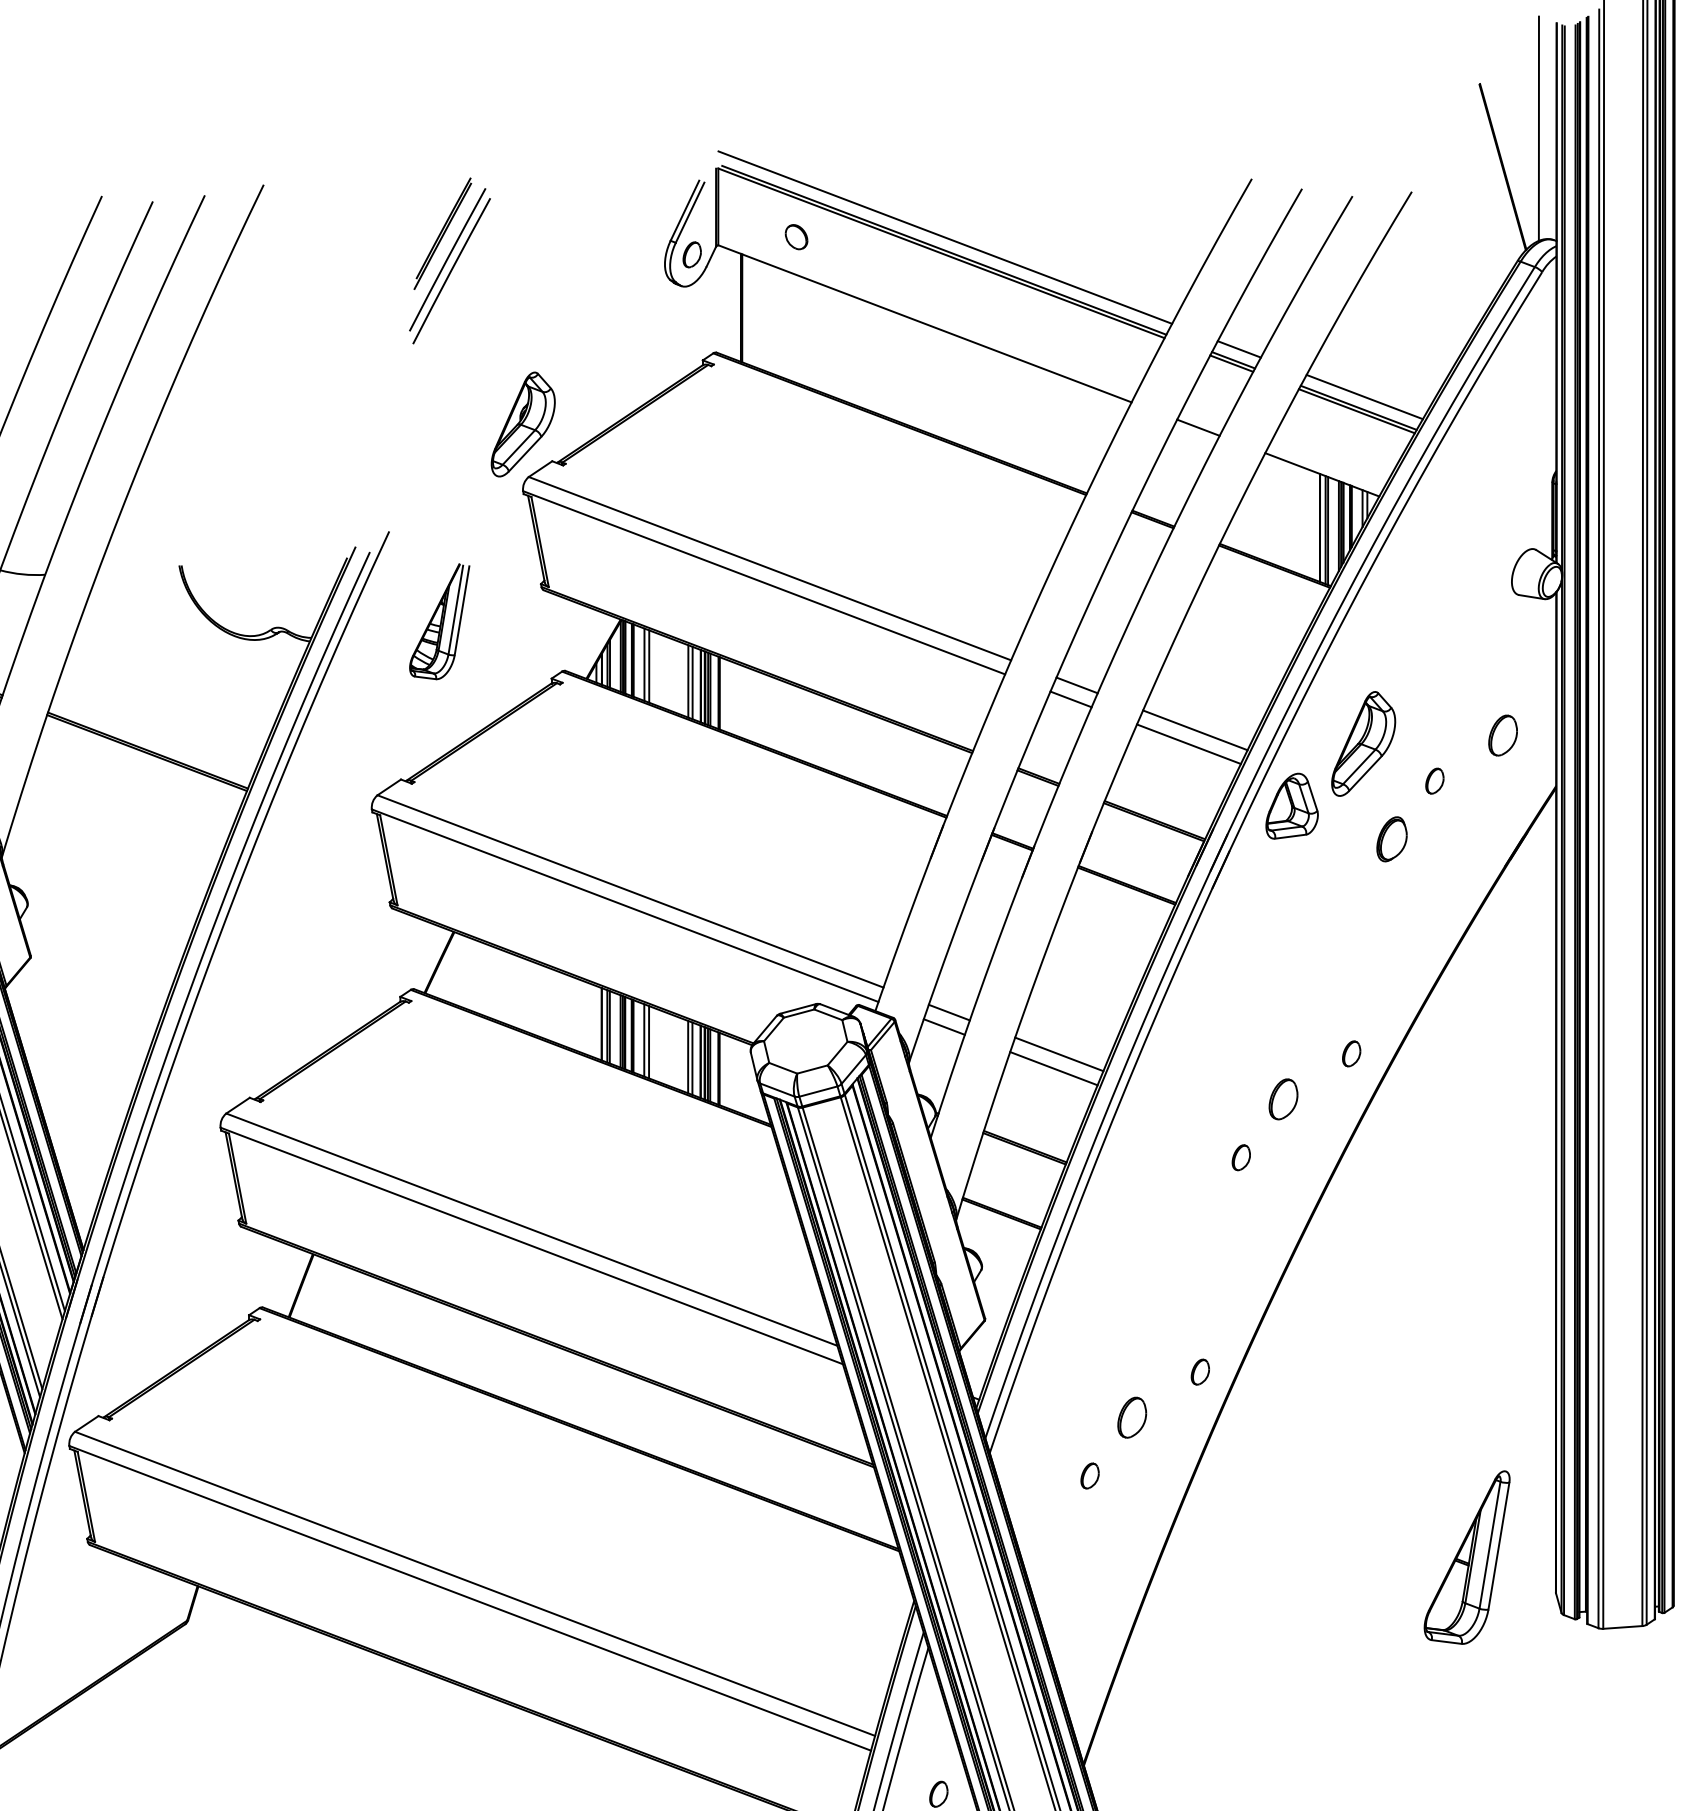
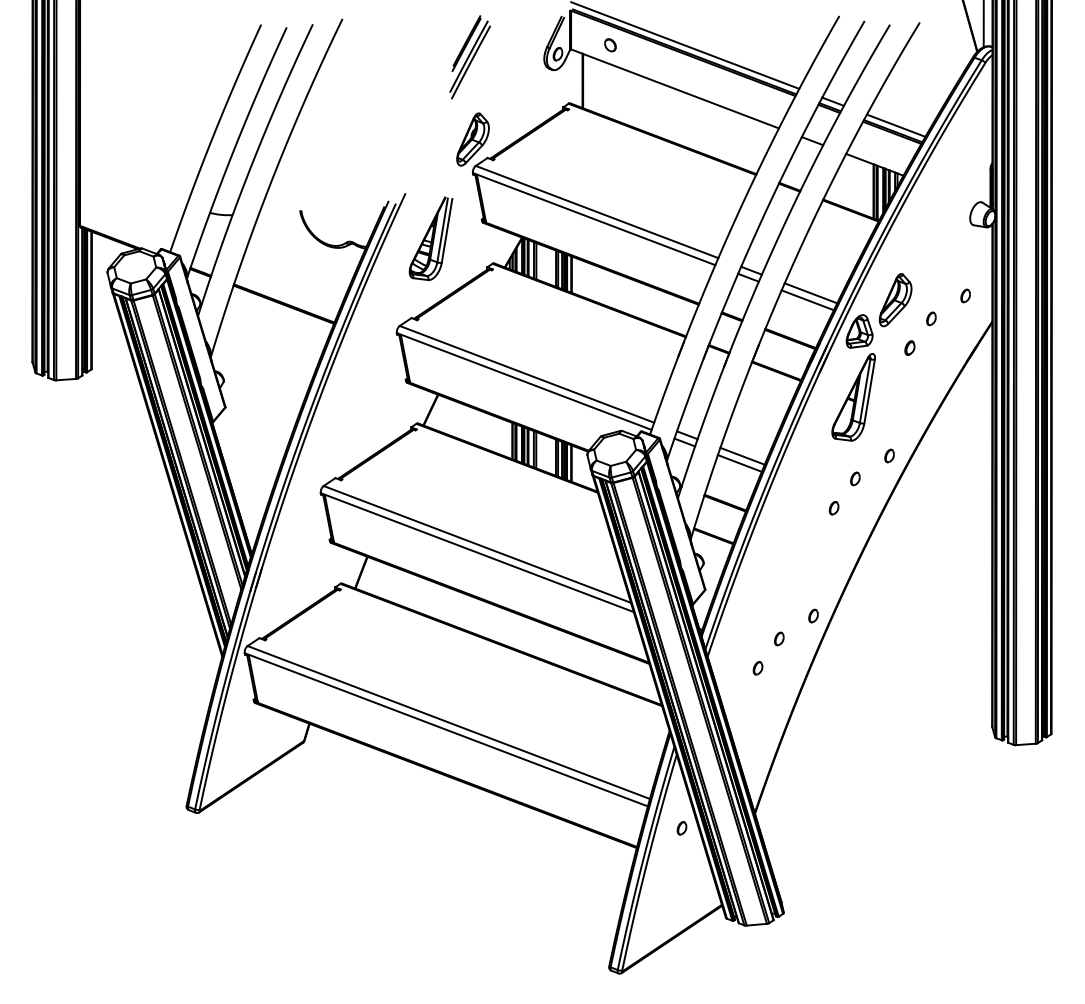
part: (450, 261) -> (470, 57), moved
part: (438, 621) -> (430, 238), size x1.43
part: (1502, 734) -> (965, 295), size x0.62
part: (1391, 838) -> (909, 347), size x0.62
part: (1283, 1098) -> (855, 478), size x0.62
part: (1132, 1416) -> (779, 638), size x0.62
part: (1466, 1557) -> (853, 397), moved

